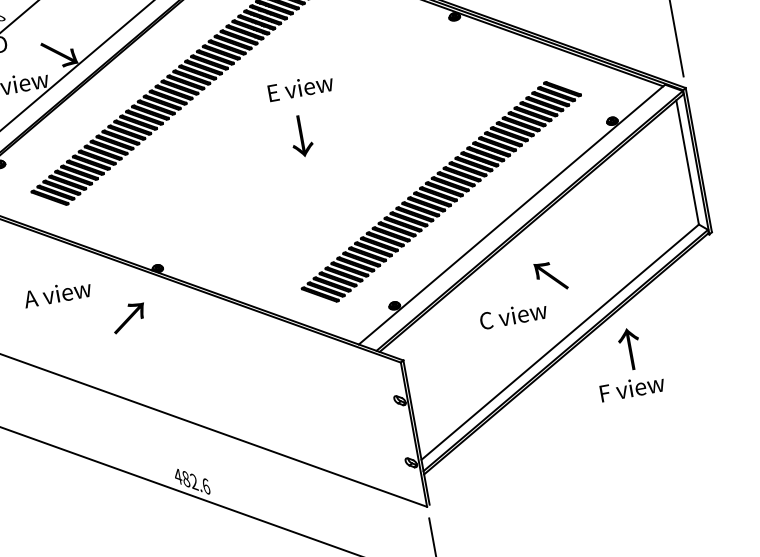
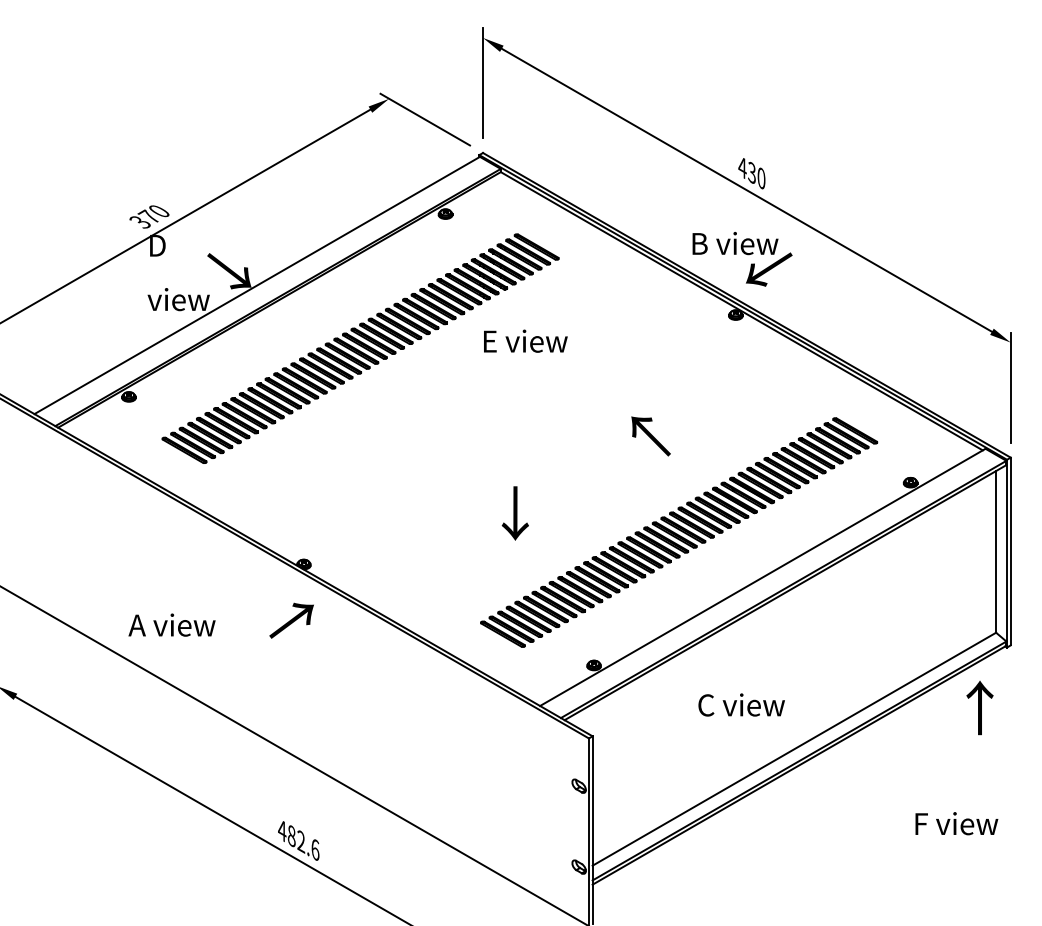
text: (300, 87) -> (525, 340), moved
text: (300, 136) -> (514, 513), moved
text: (550, 276) -> (650, 436), moved
text: (57, 293) -> (171, 624), moved
text: (128, 317) -> (291, 620), moved
text: (629, 348) -> (979, 707), moved
text: (632, 388) -> (956, 823), moved

